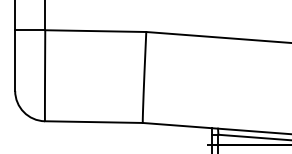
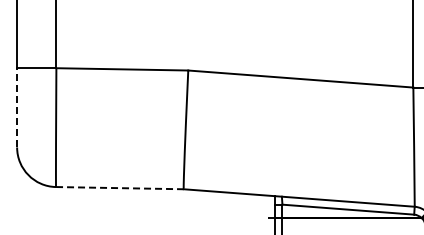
line: (15, 60) -> (17, 107), solid -> dashed
line: (93, 122) -> (119, 188), solid -> dashed

